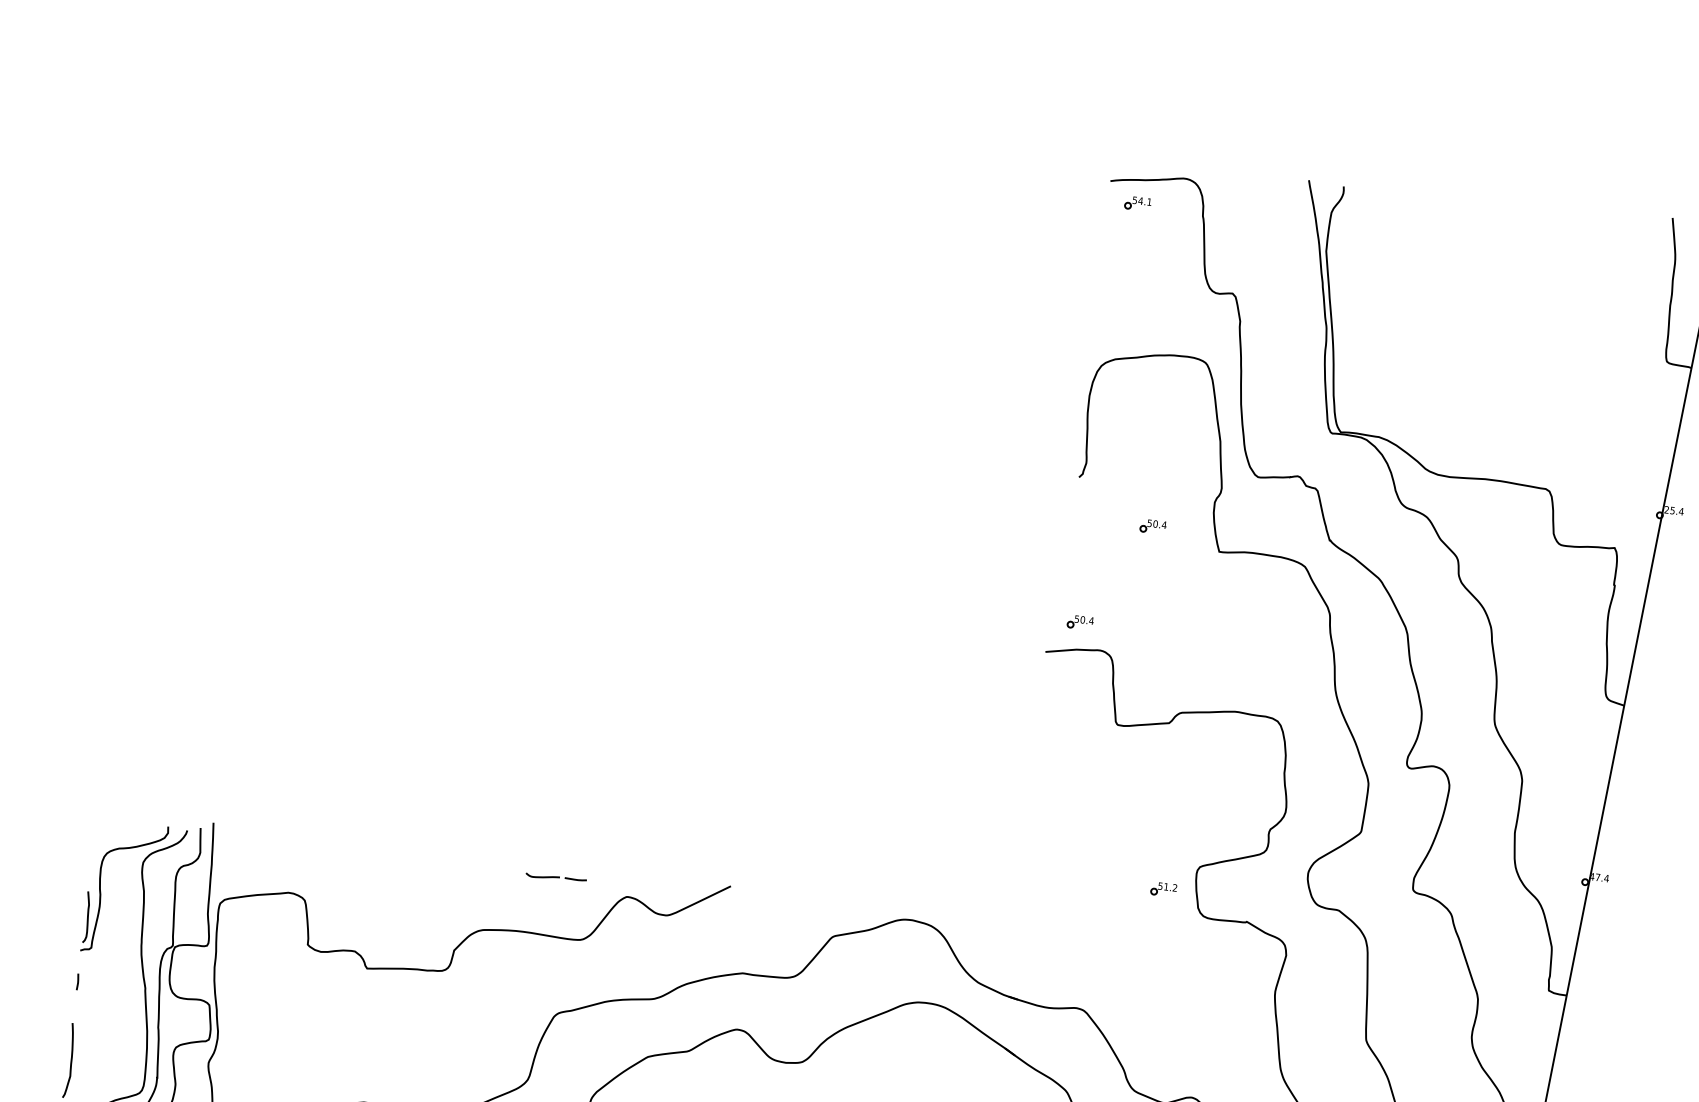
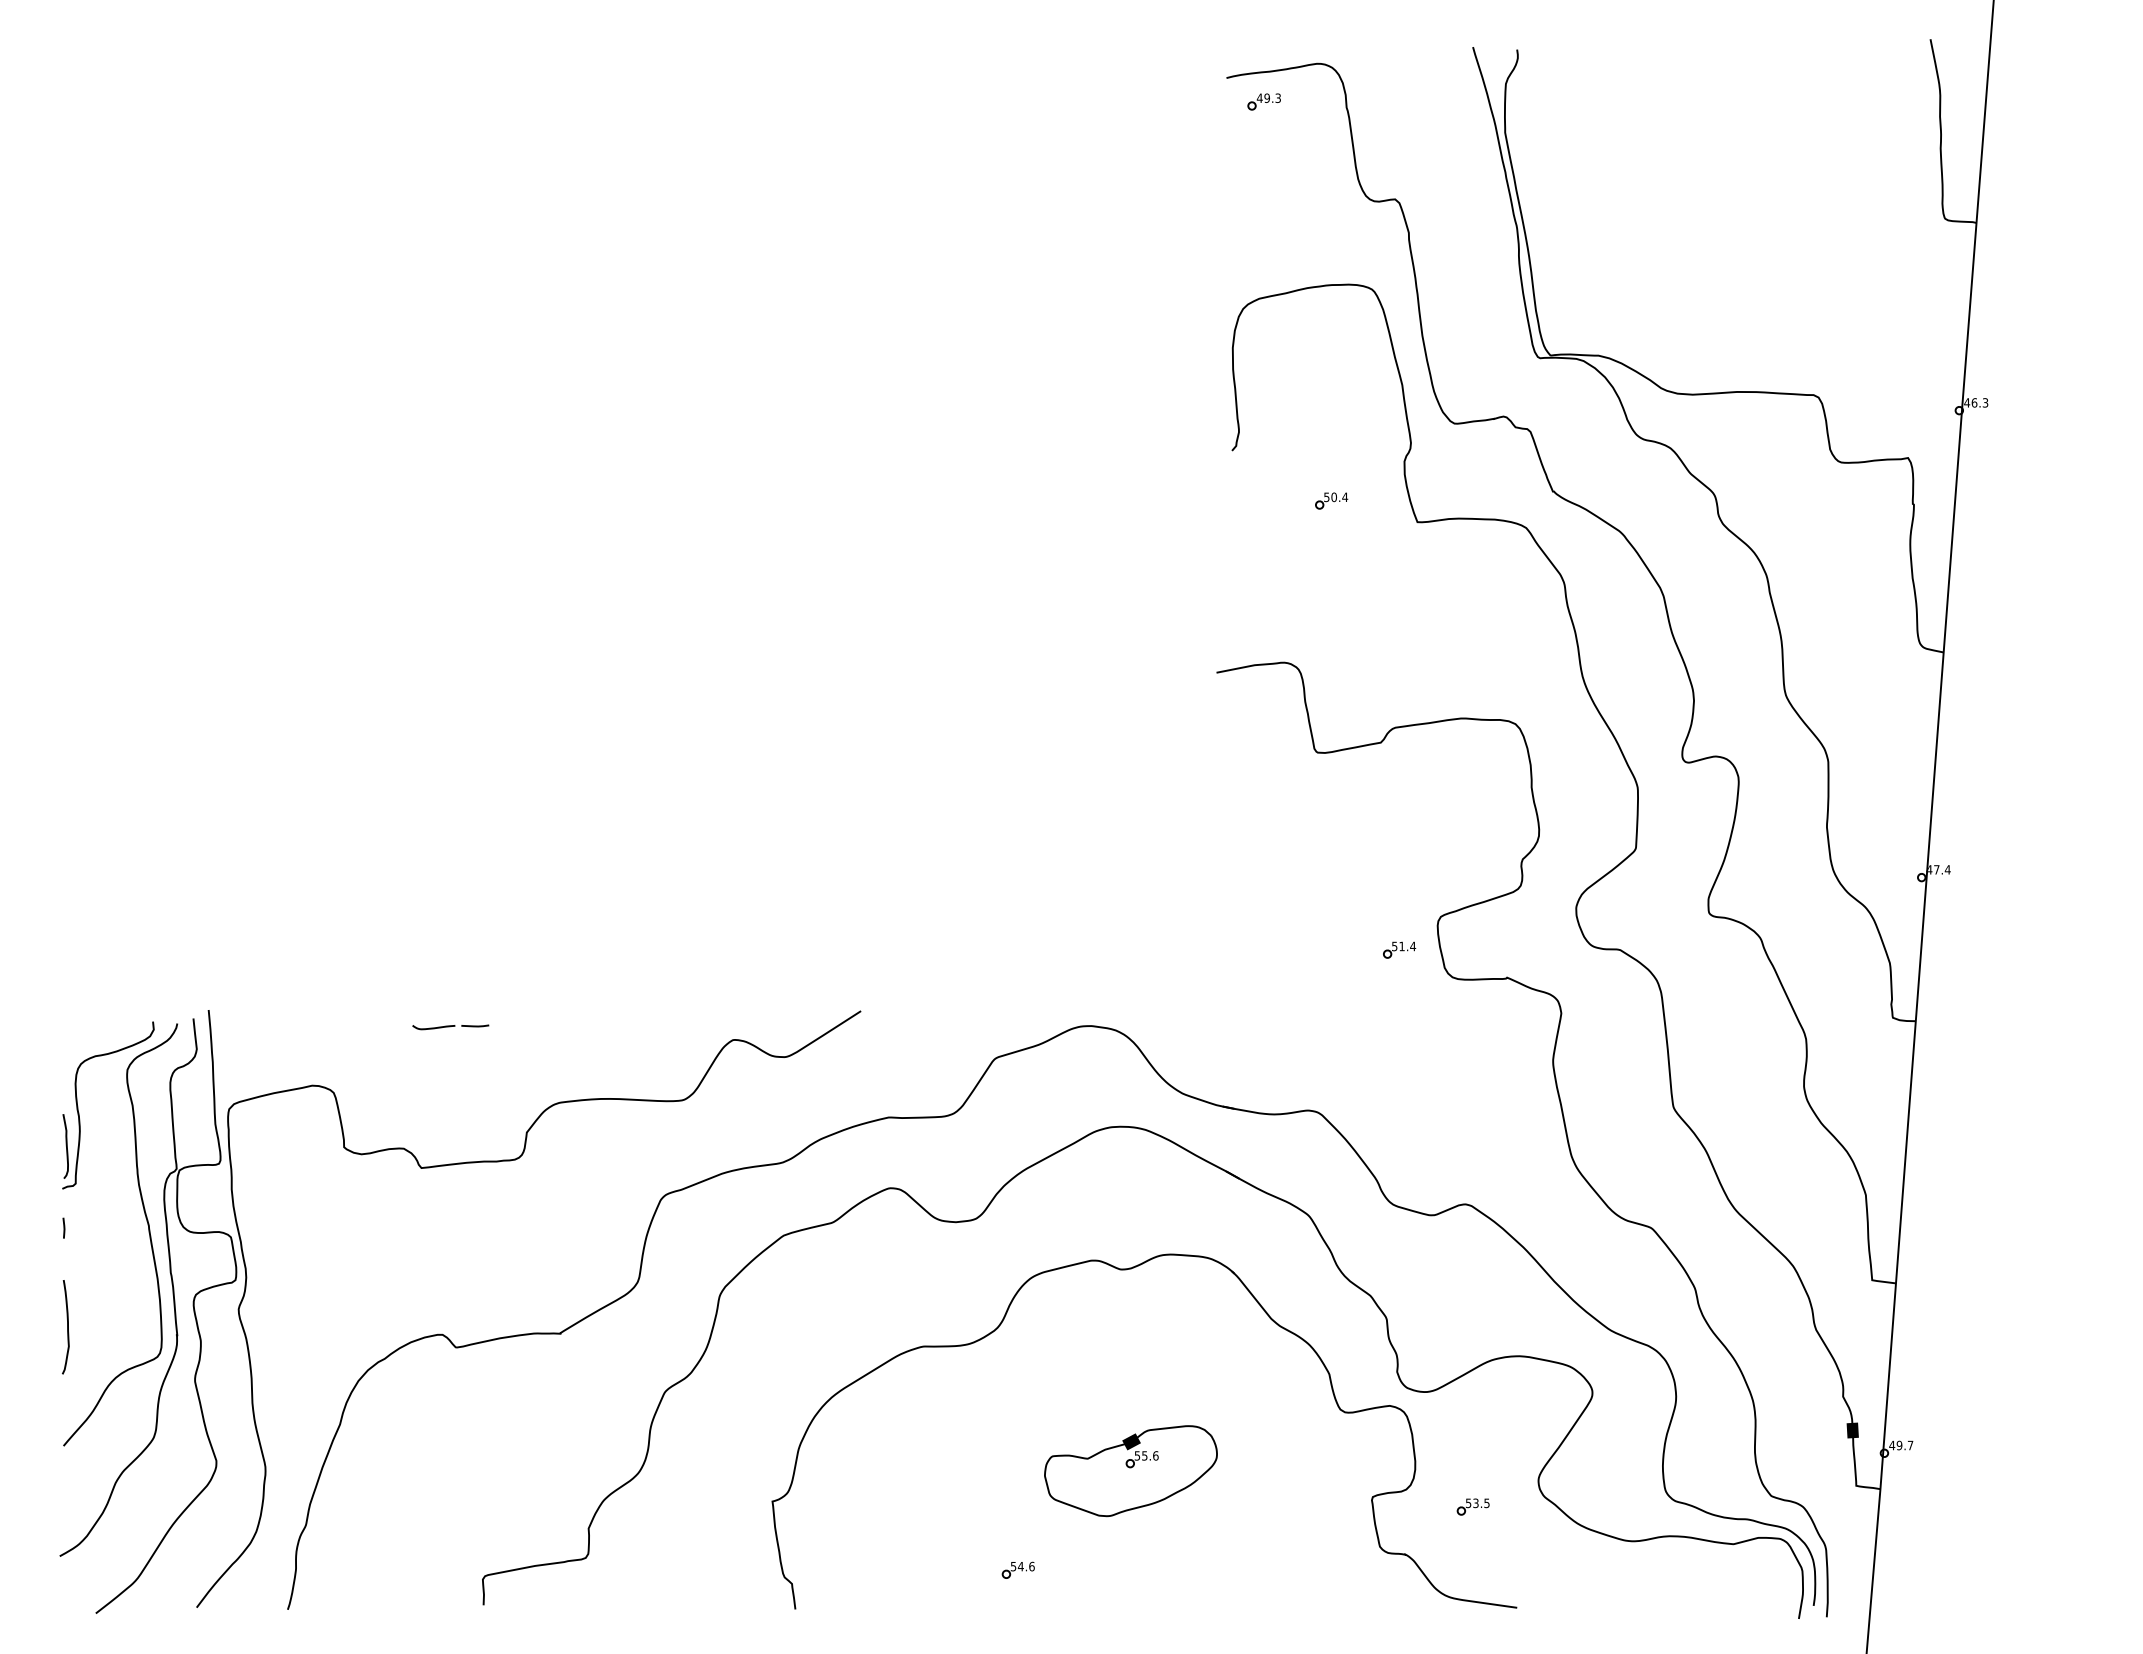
text: (1141, 201) -> (1268, 98), 54.1 -> 49.3
text: (1674, 510) -> (1976, 402), 25.4 -> 46.3
part: (1080, 622) -> (1255, 630), removed
part: (555, 878) -> (450, 1027), moved
text: (1175, 888) -> (1413, 946), 51.2 -> 51.4

